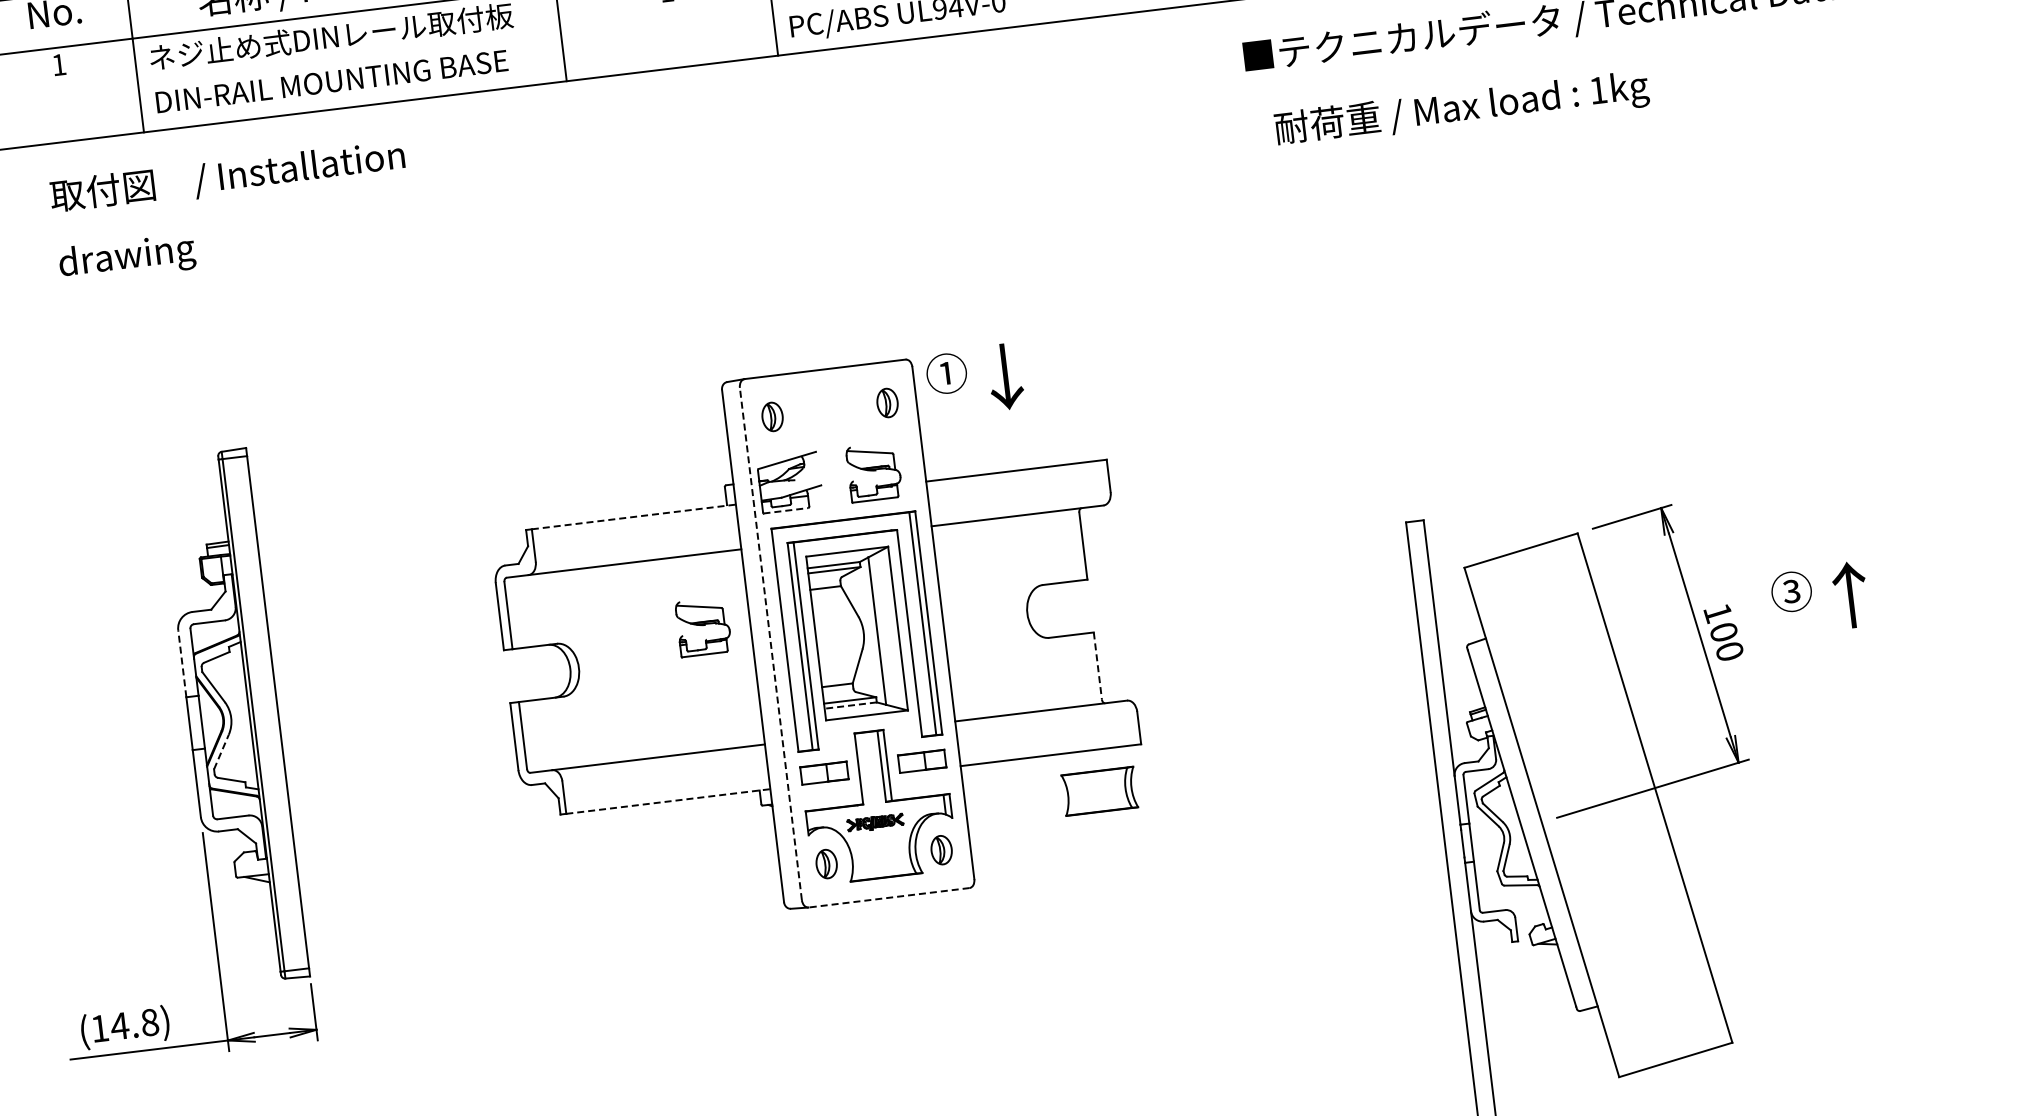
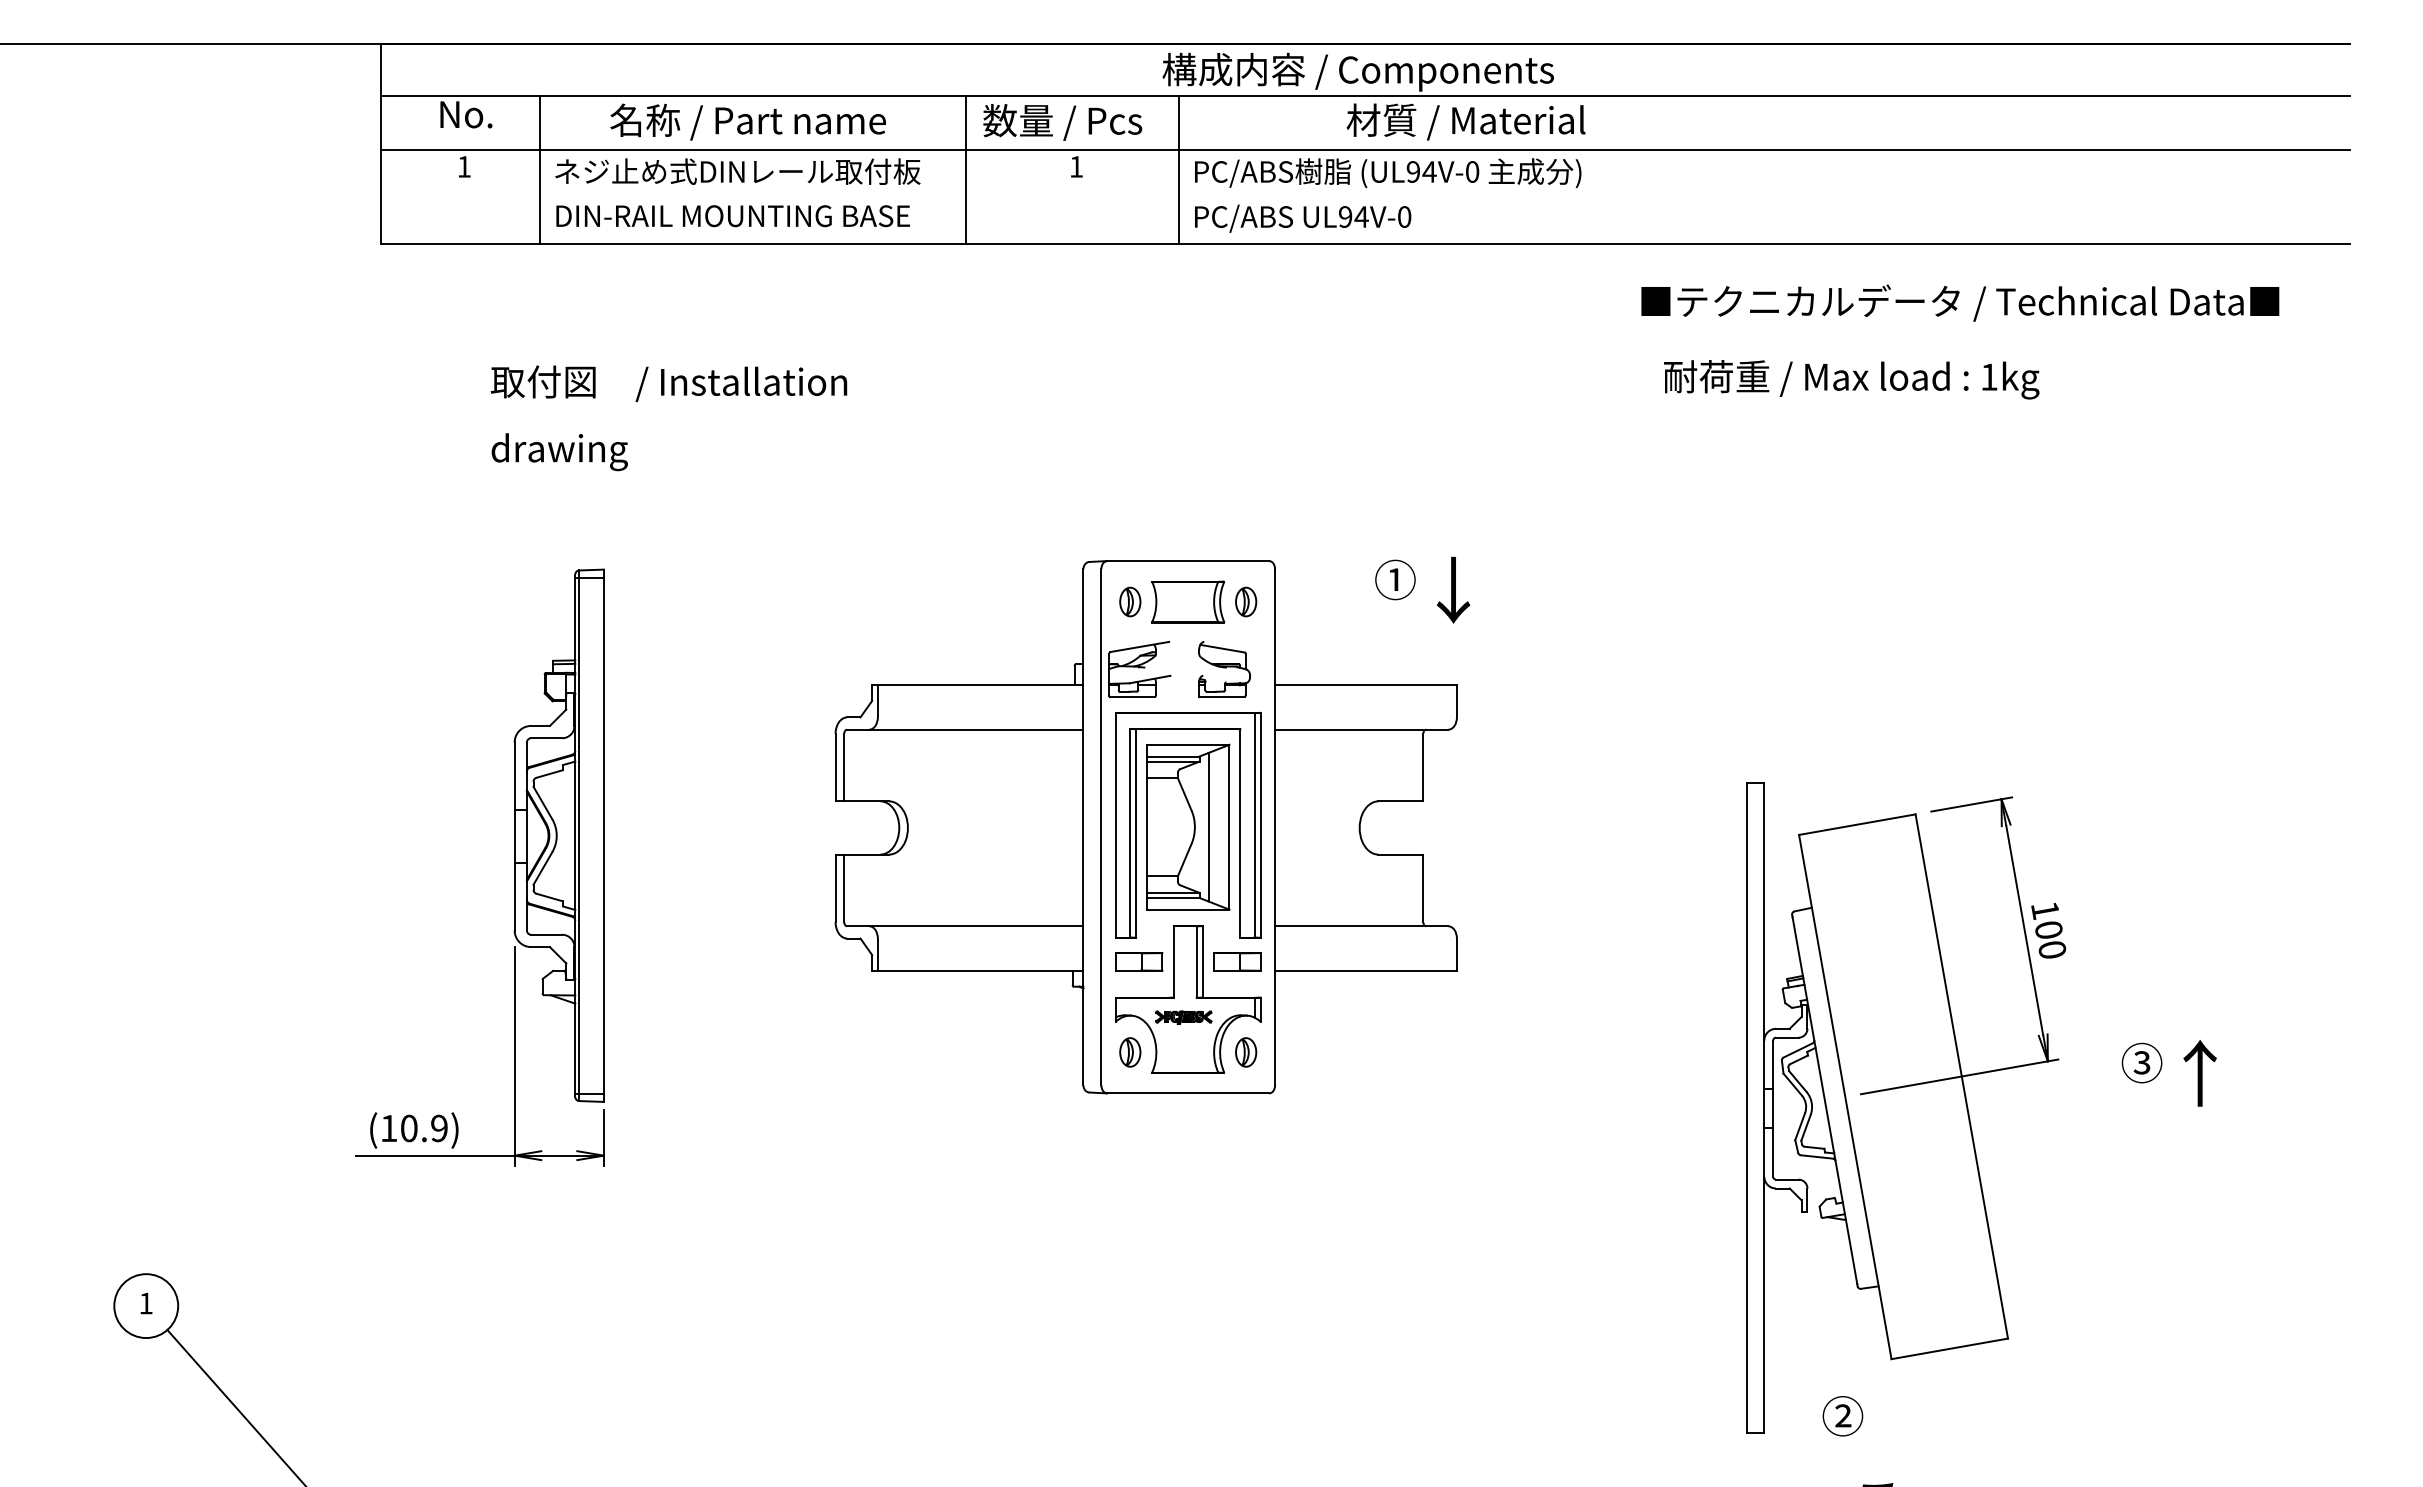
text: (231, 211) -> (668, 418), moved
text: (974, 379) -> (1422, 589), moved
line: (786, 510) -> (1132, 696), dashed -> solid
line: (633, 516) -> (980, 684), dashed -> solid
text: (1819, 598) -> (2168, 1073), moved
part: (703, 627) -> (1036, 802), removed
line: (771, 644) -> (1101, 827), dashed -> solid
line: (182, 664) -> (514, 776), dashed -> solid
line: (1098, 666) -> (1423, 888), dashed -> solid
line: (849, 705) -> (1172, 897), dashed -> solid
line: (221, 752) -> (542, 868), dashed -> solid
part: (1100, 790) -> (1188, 601), moved
line: (668, 801) -> (980, 971), dashed -> solid
line: (888, 897) -> (1187, 1093), dashed -> solid
text: (134, 1024) -> (423, 1128), (14.8) -> (10.9)

